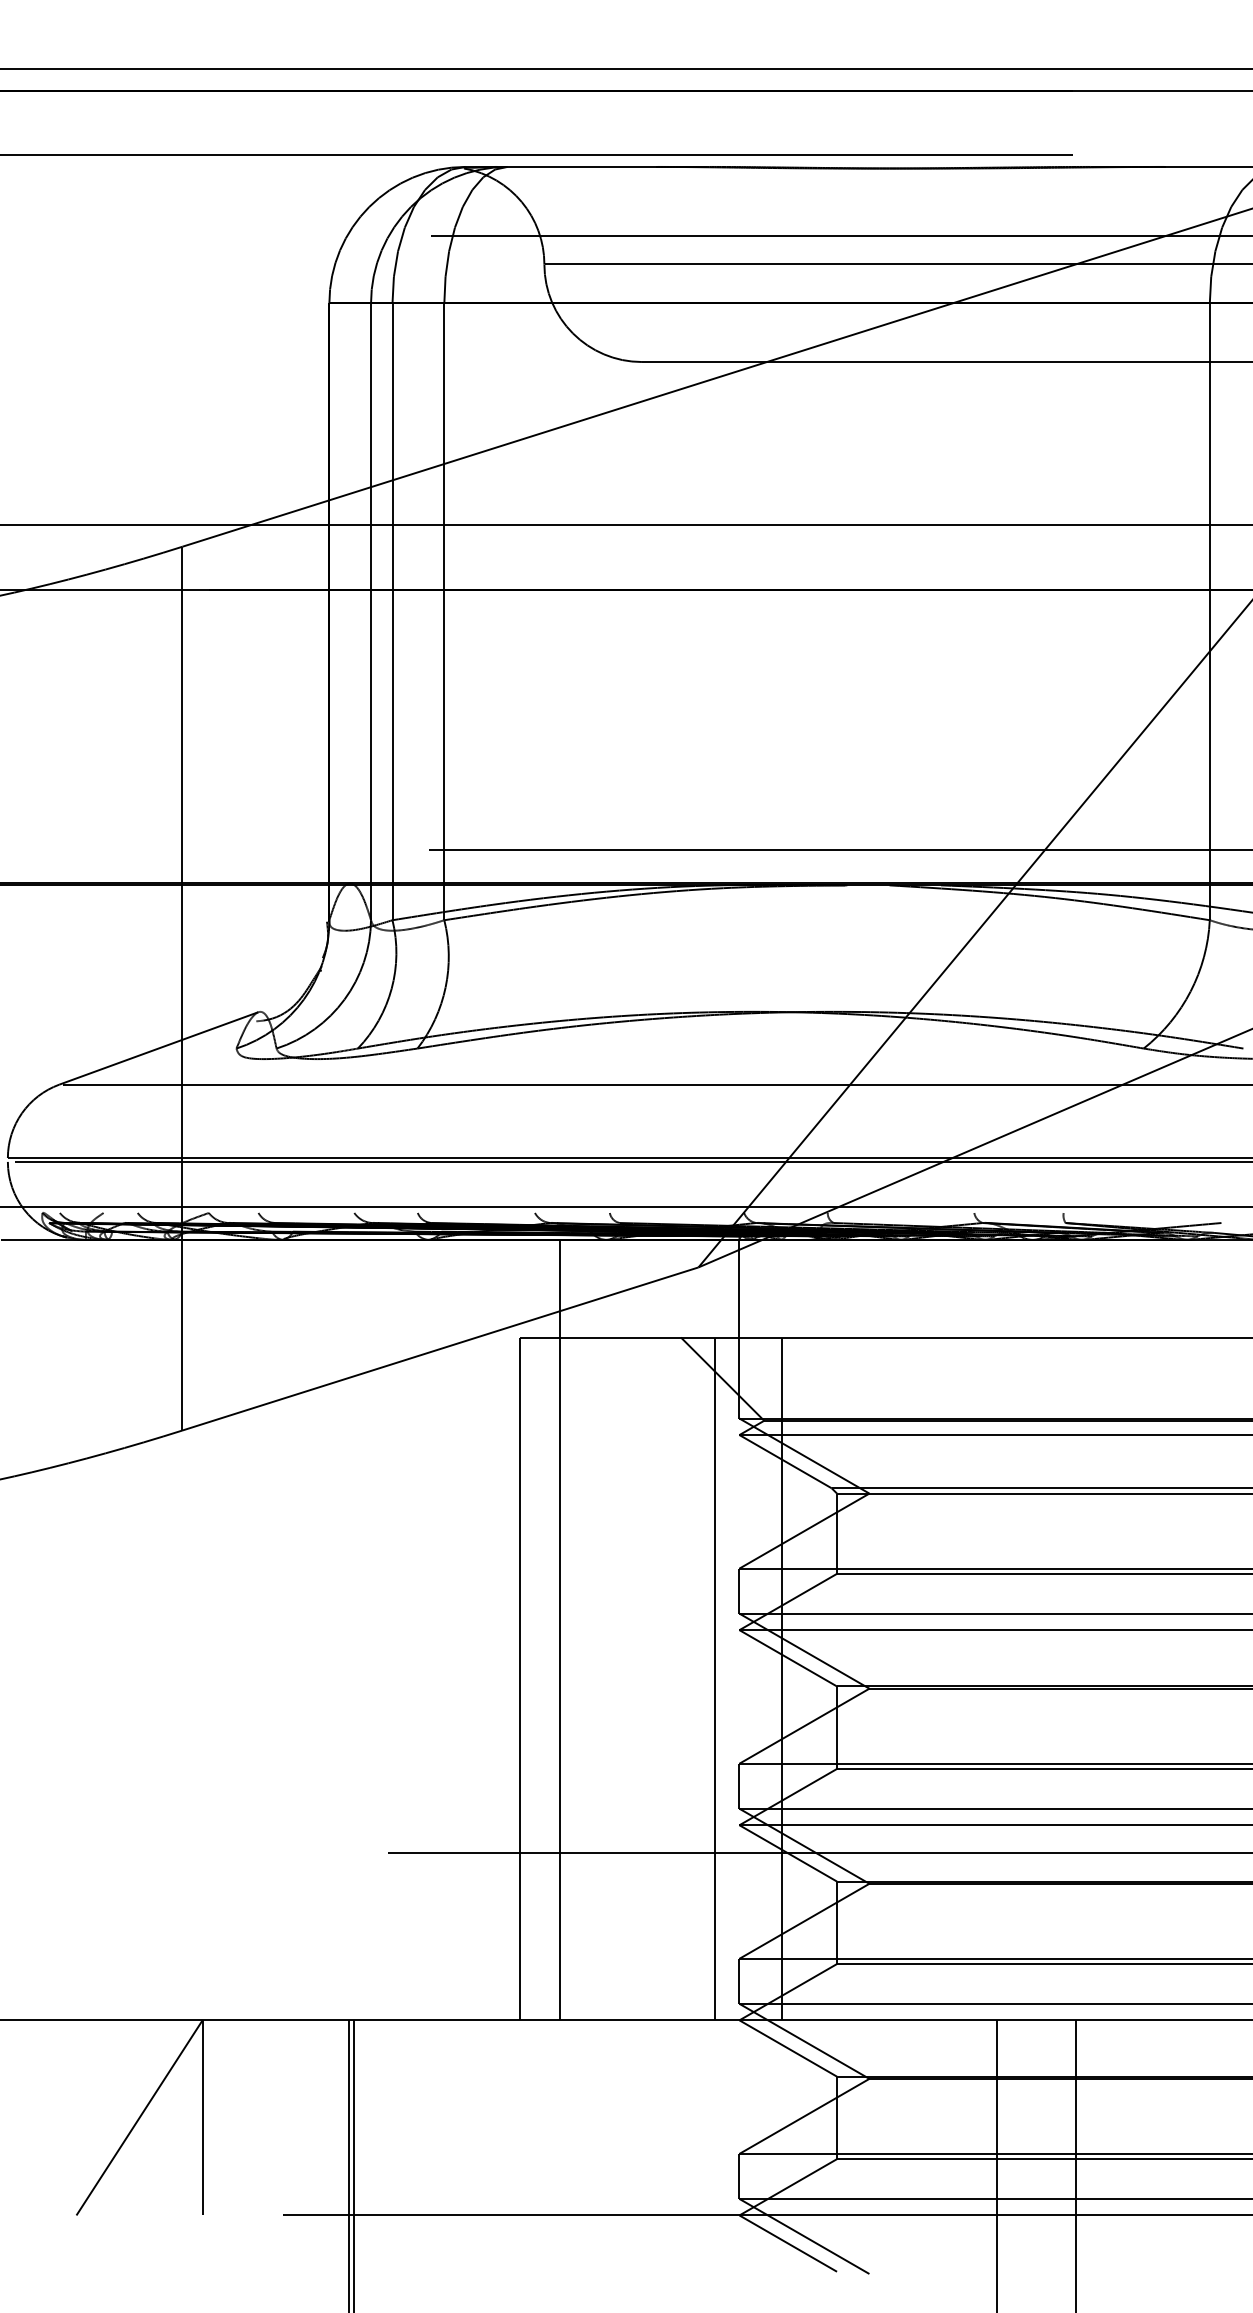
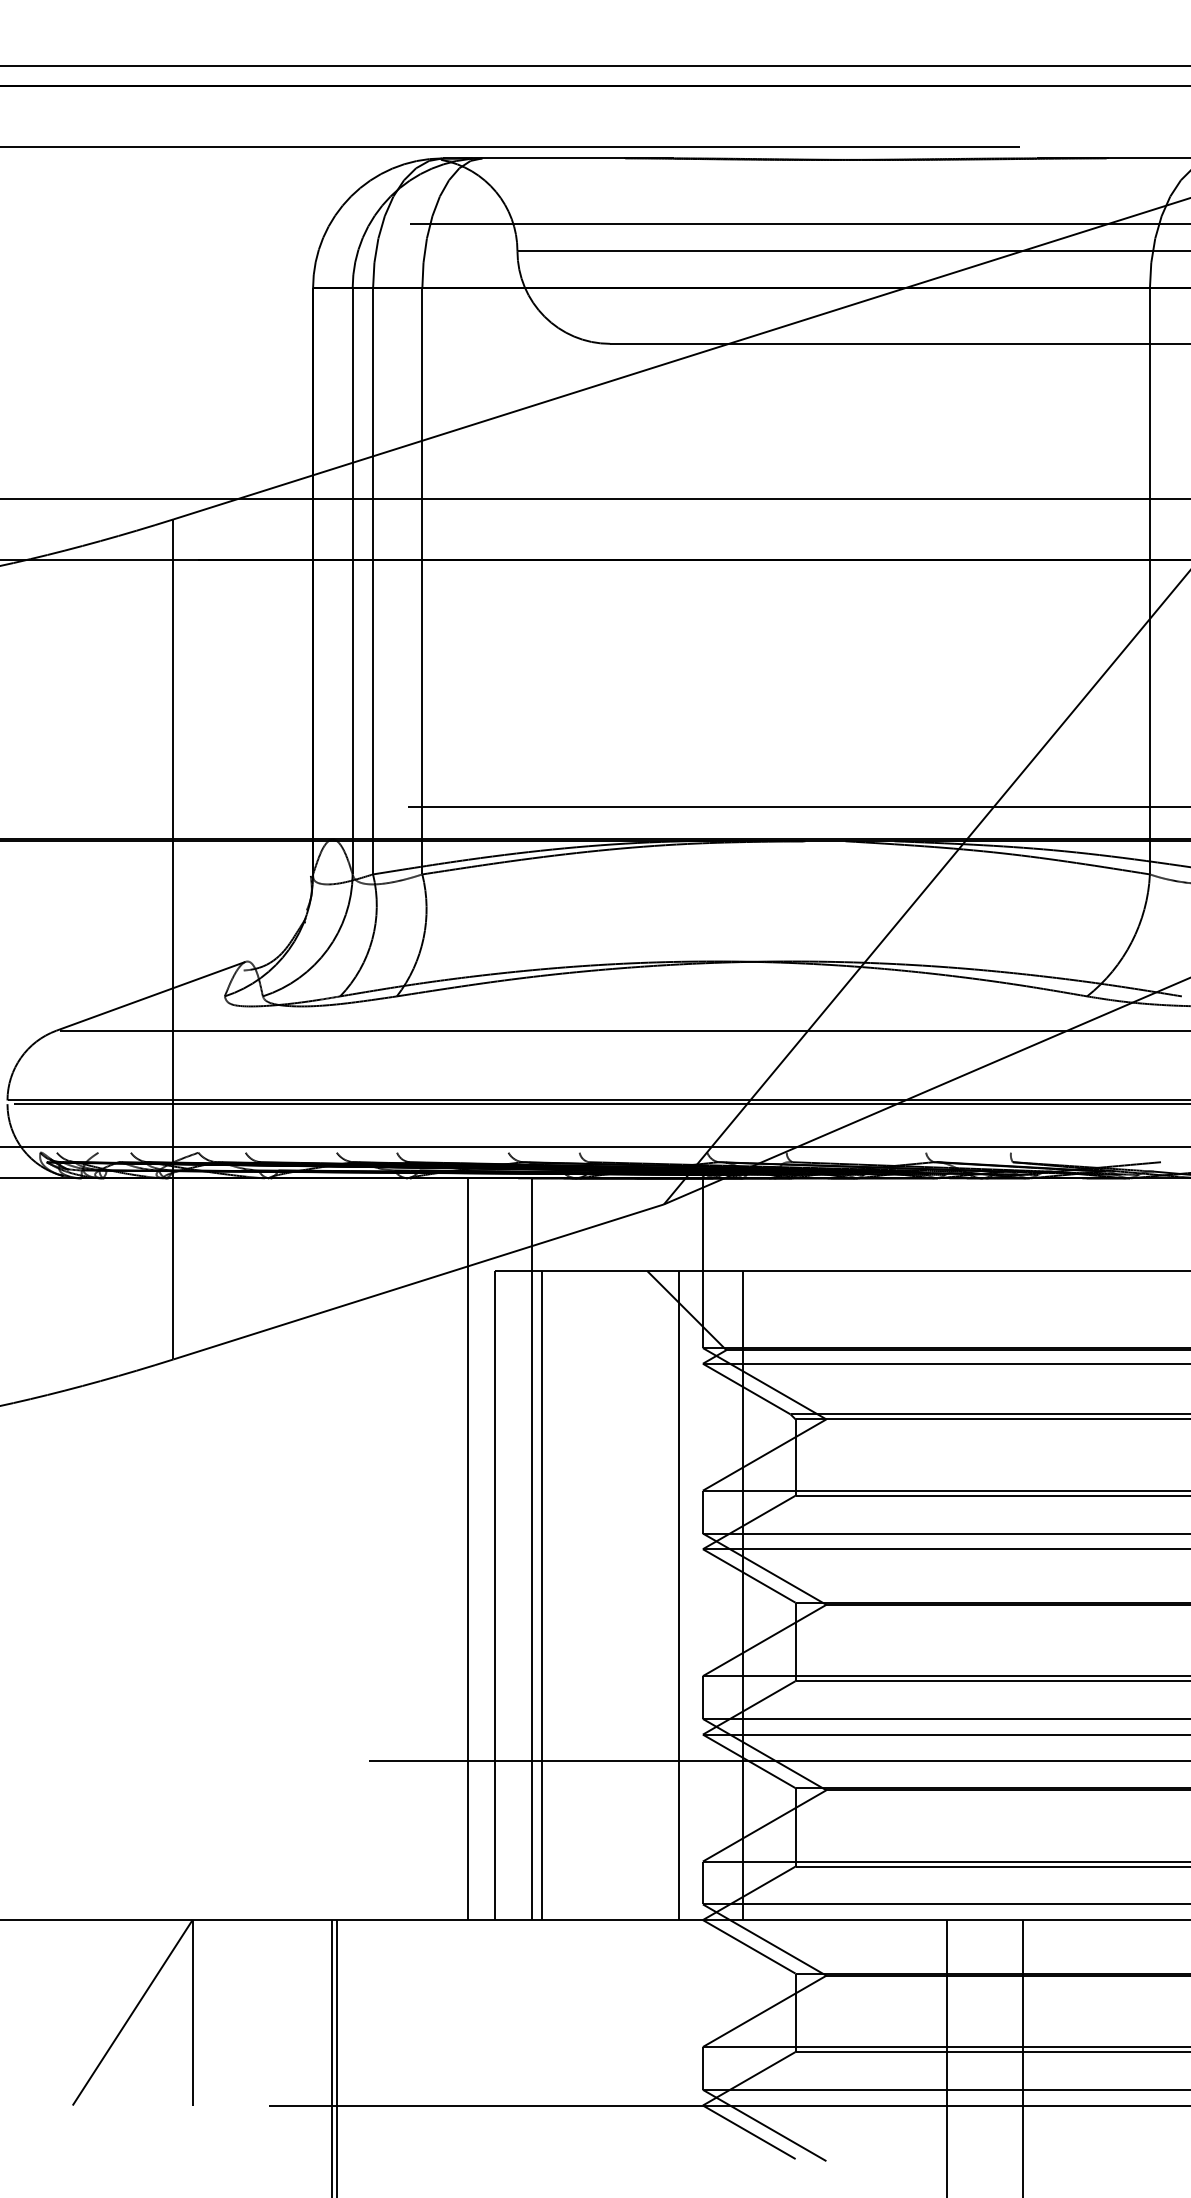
line: (492, 1629) -> (468, 1548), added
line: (569, 1678) -> (541, 1595), added

